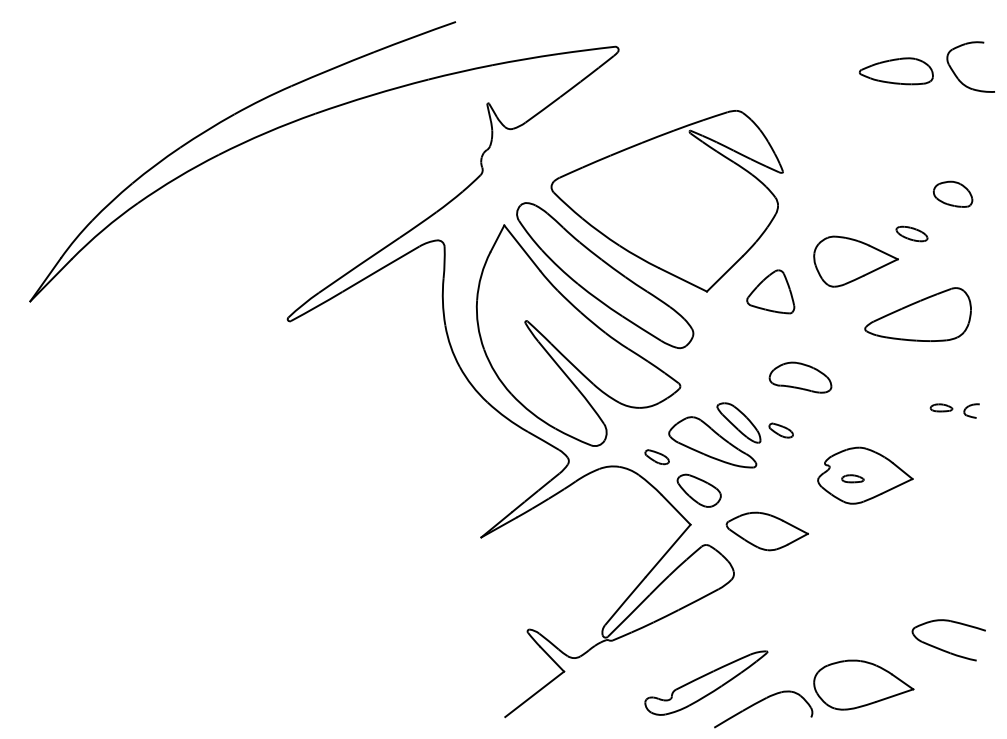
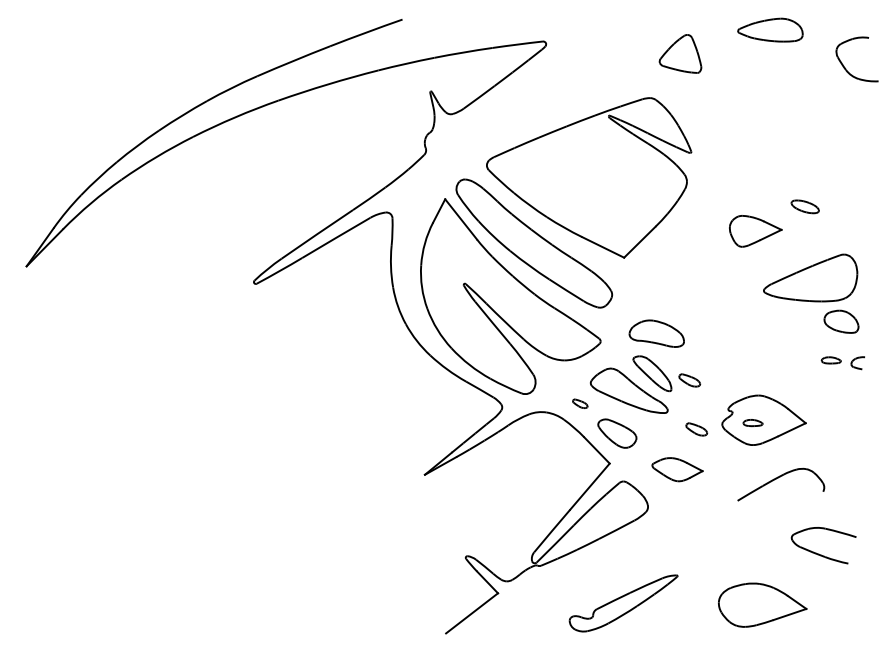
part: (896, 70) -> (770, 29), moved
part: (953, 193) -> (841, 321), moved
part: (855, 261) -> (755, 231), size x0.7
part: (770, 291) -> (680, 53), moved
part: (800, 377) -> (656, 333), moved
part: (657, 456) -> (580, 403), size x0.7
part: (788, 486) -> (696, 429), added
part: (767, 531) -> (677, 469), size x0.7
part: (944, 649) -> (819, 553), moved
part: (760, 702) -> (778, 478), moved

